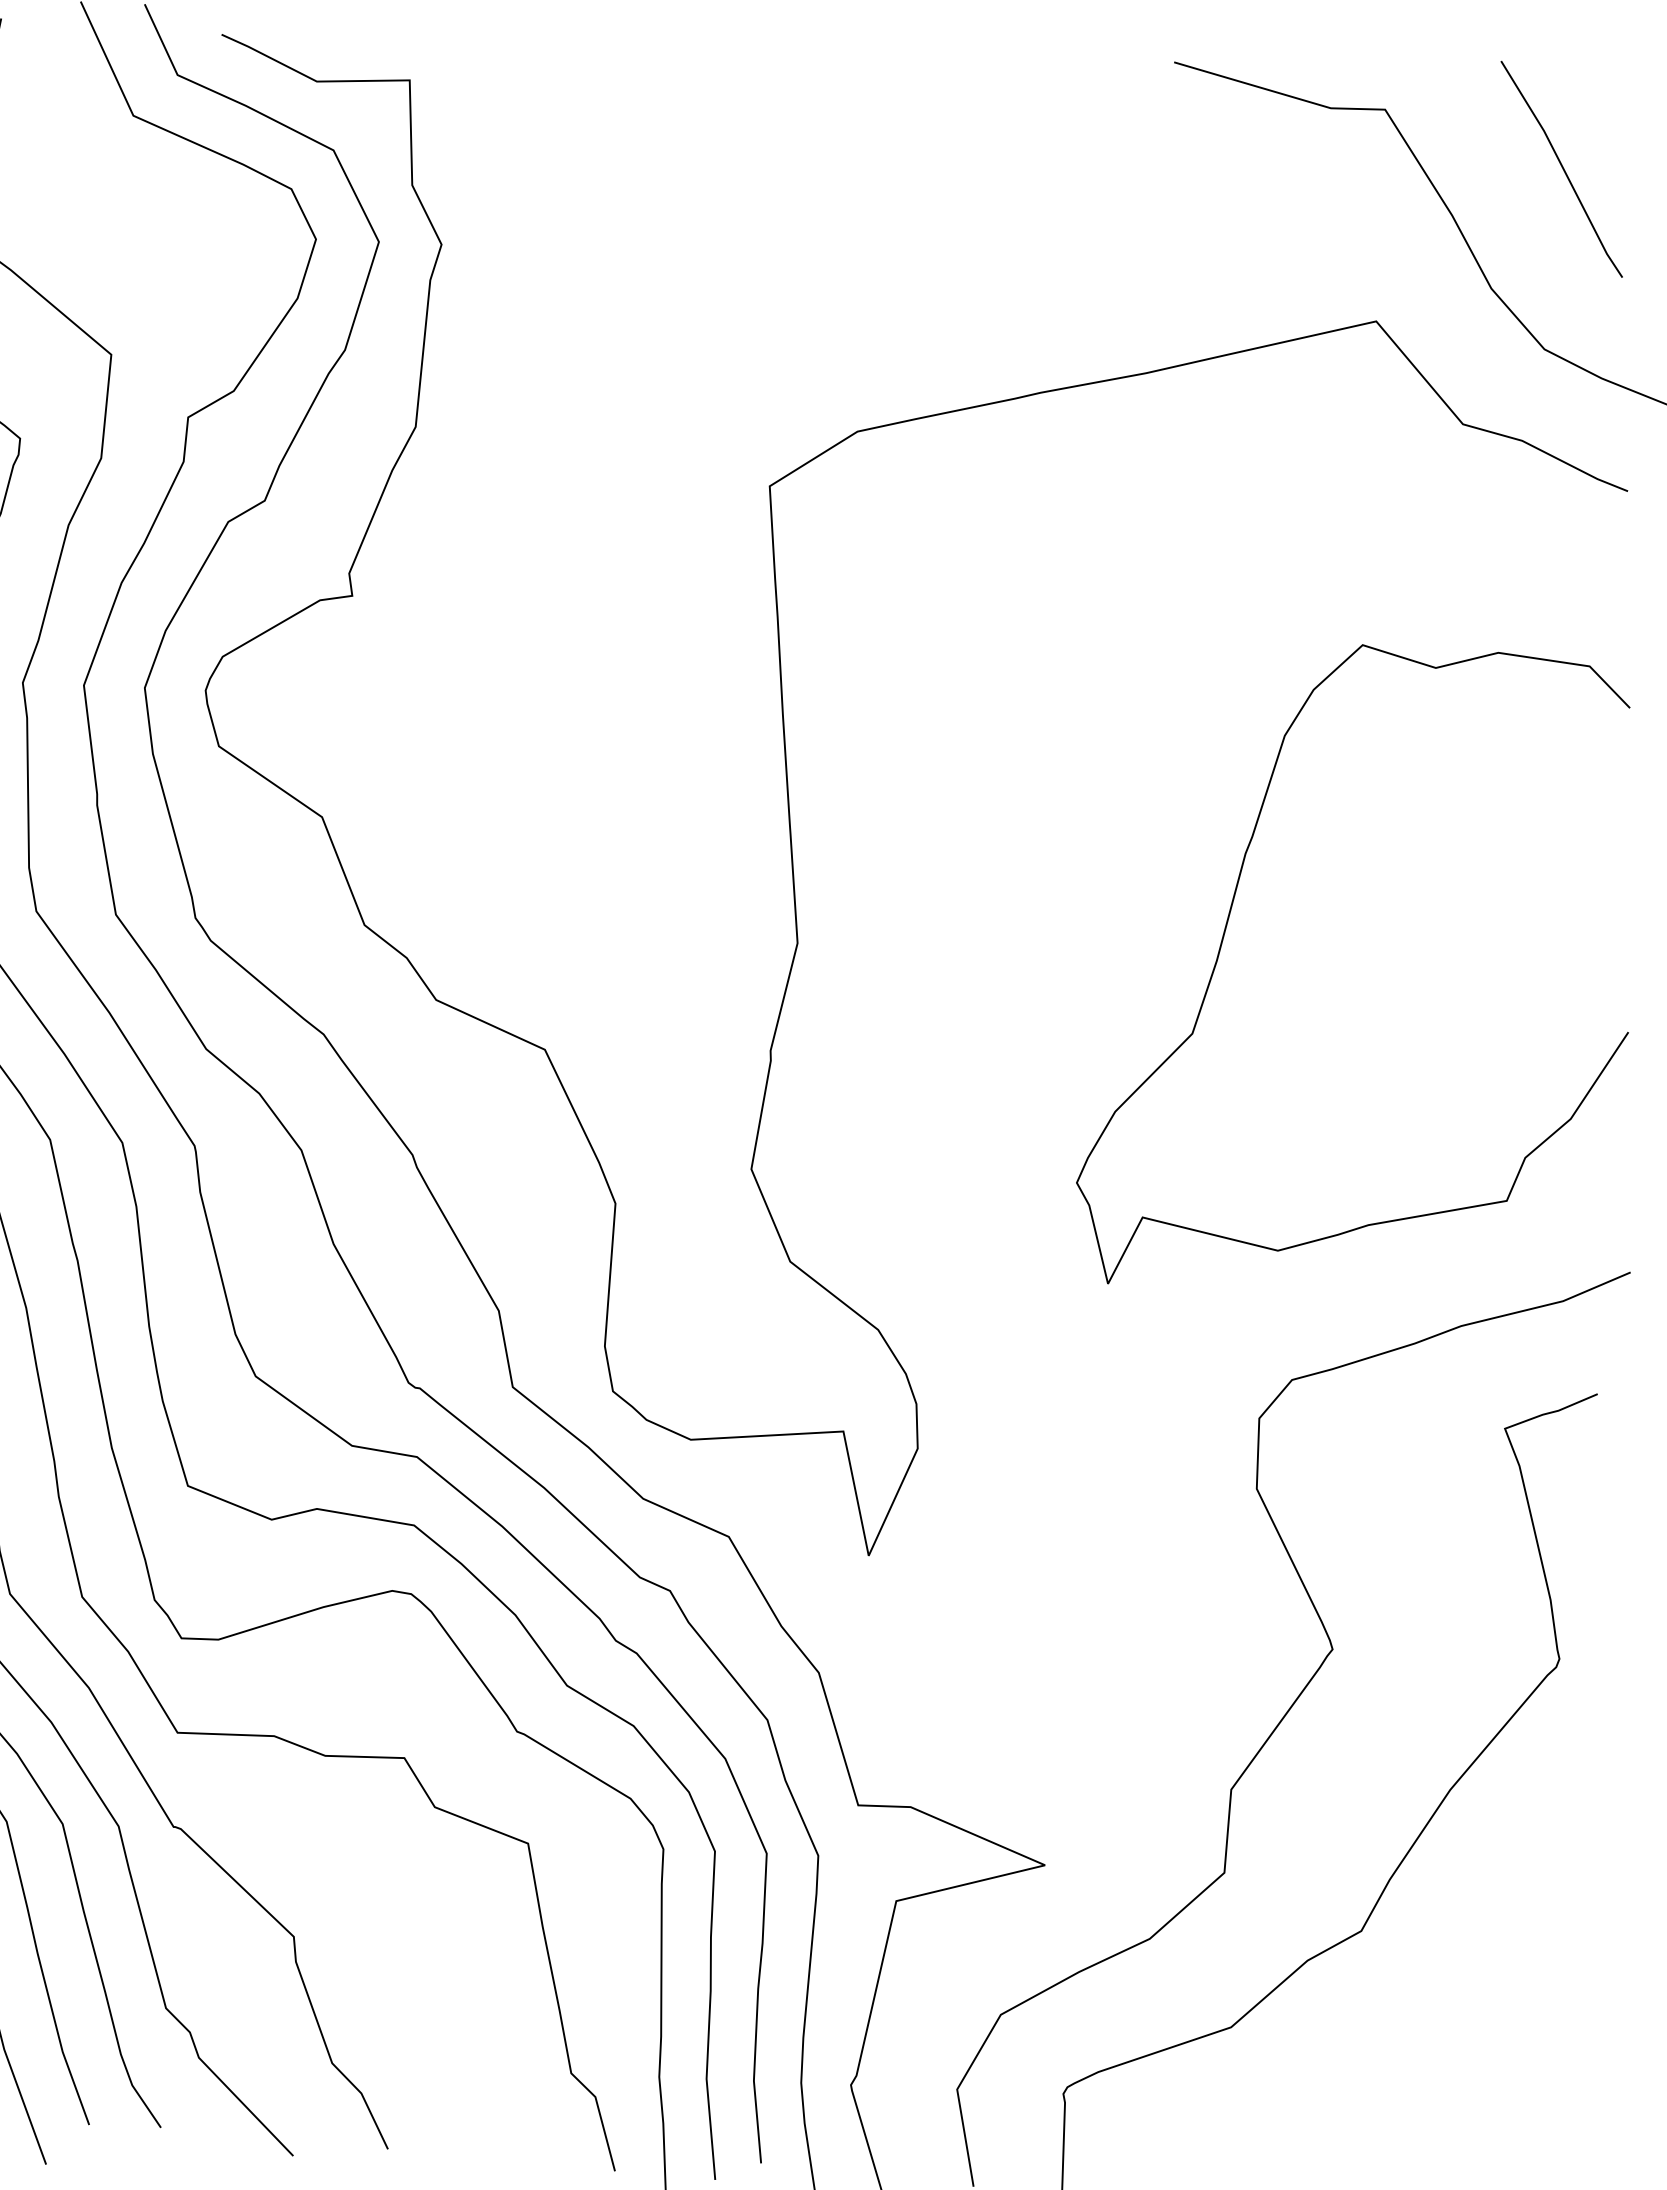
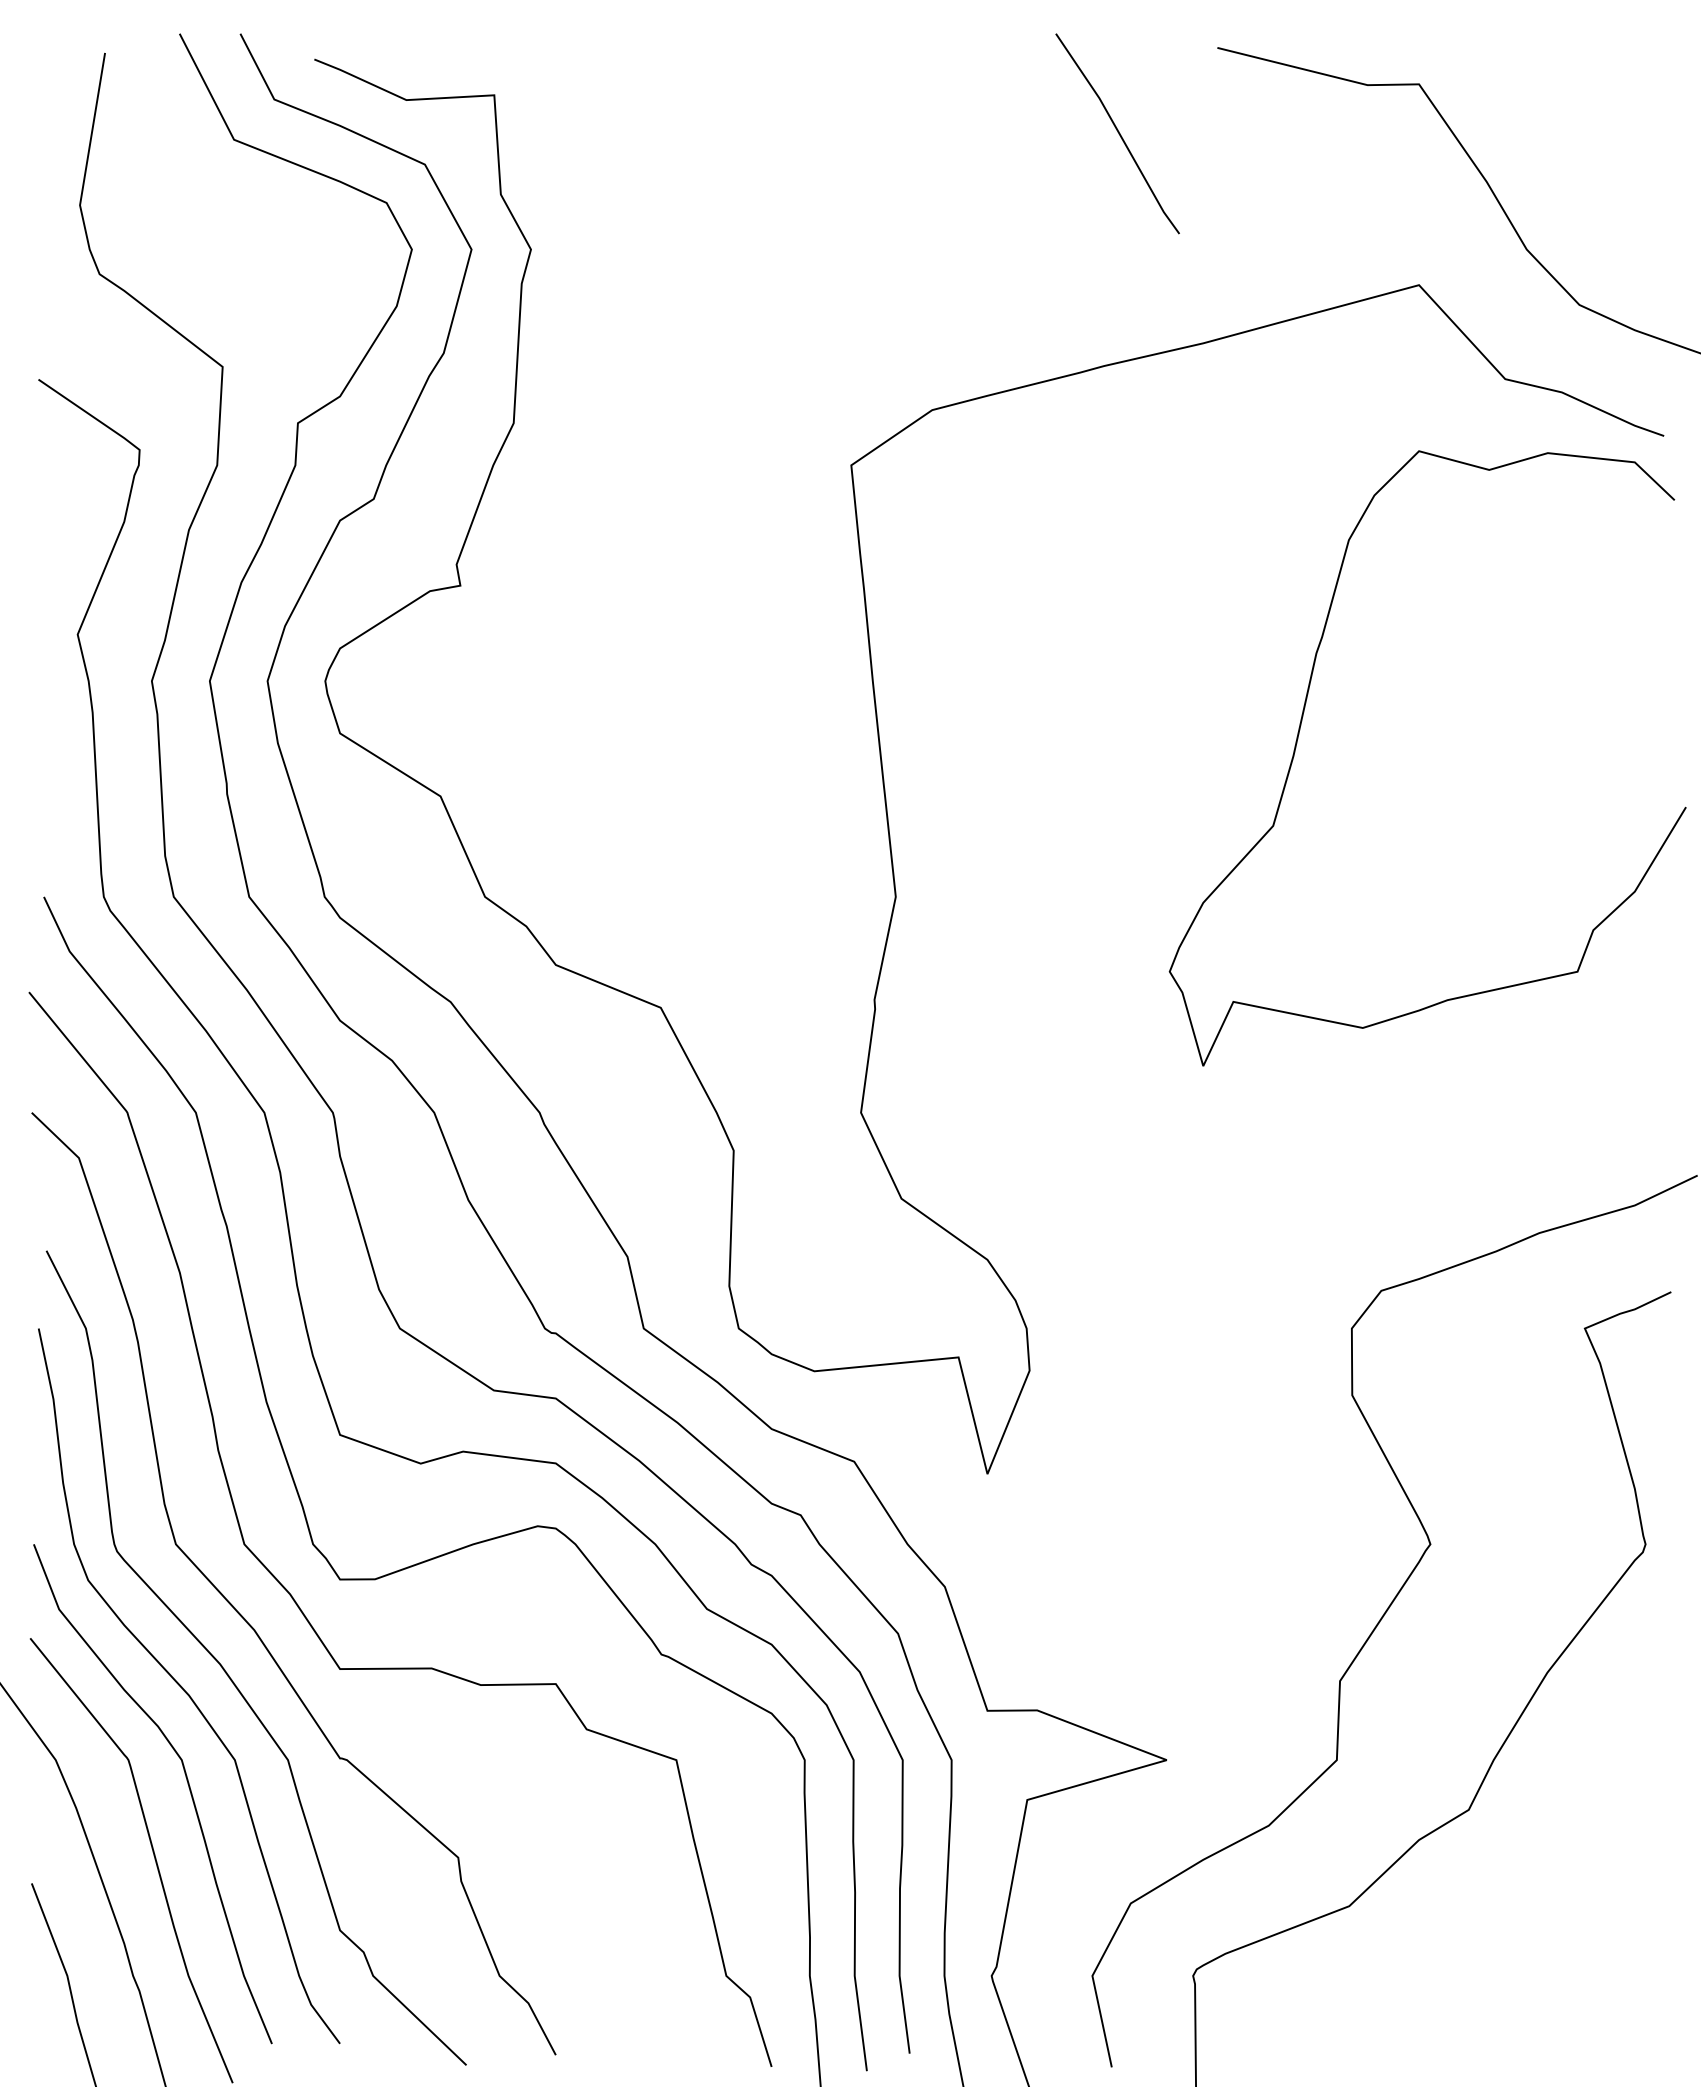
line: (1561, 167) -> (1117, 132), moved
curve: (1225, 934) -> (1300, 730), moved

